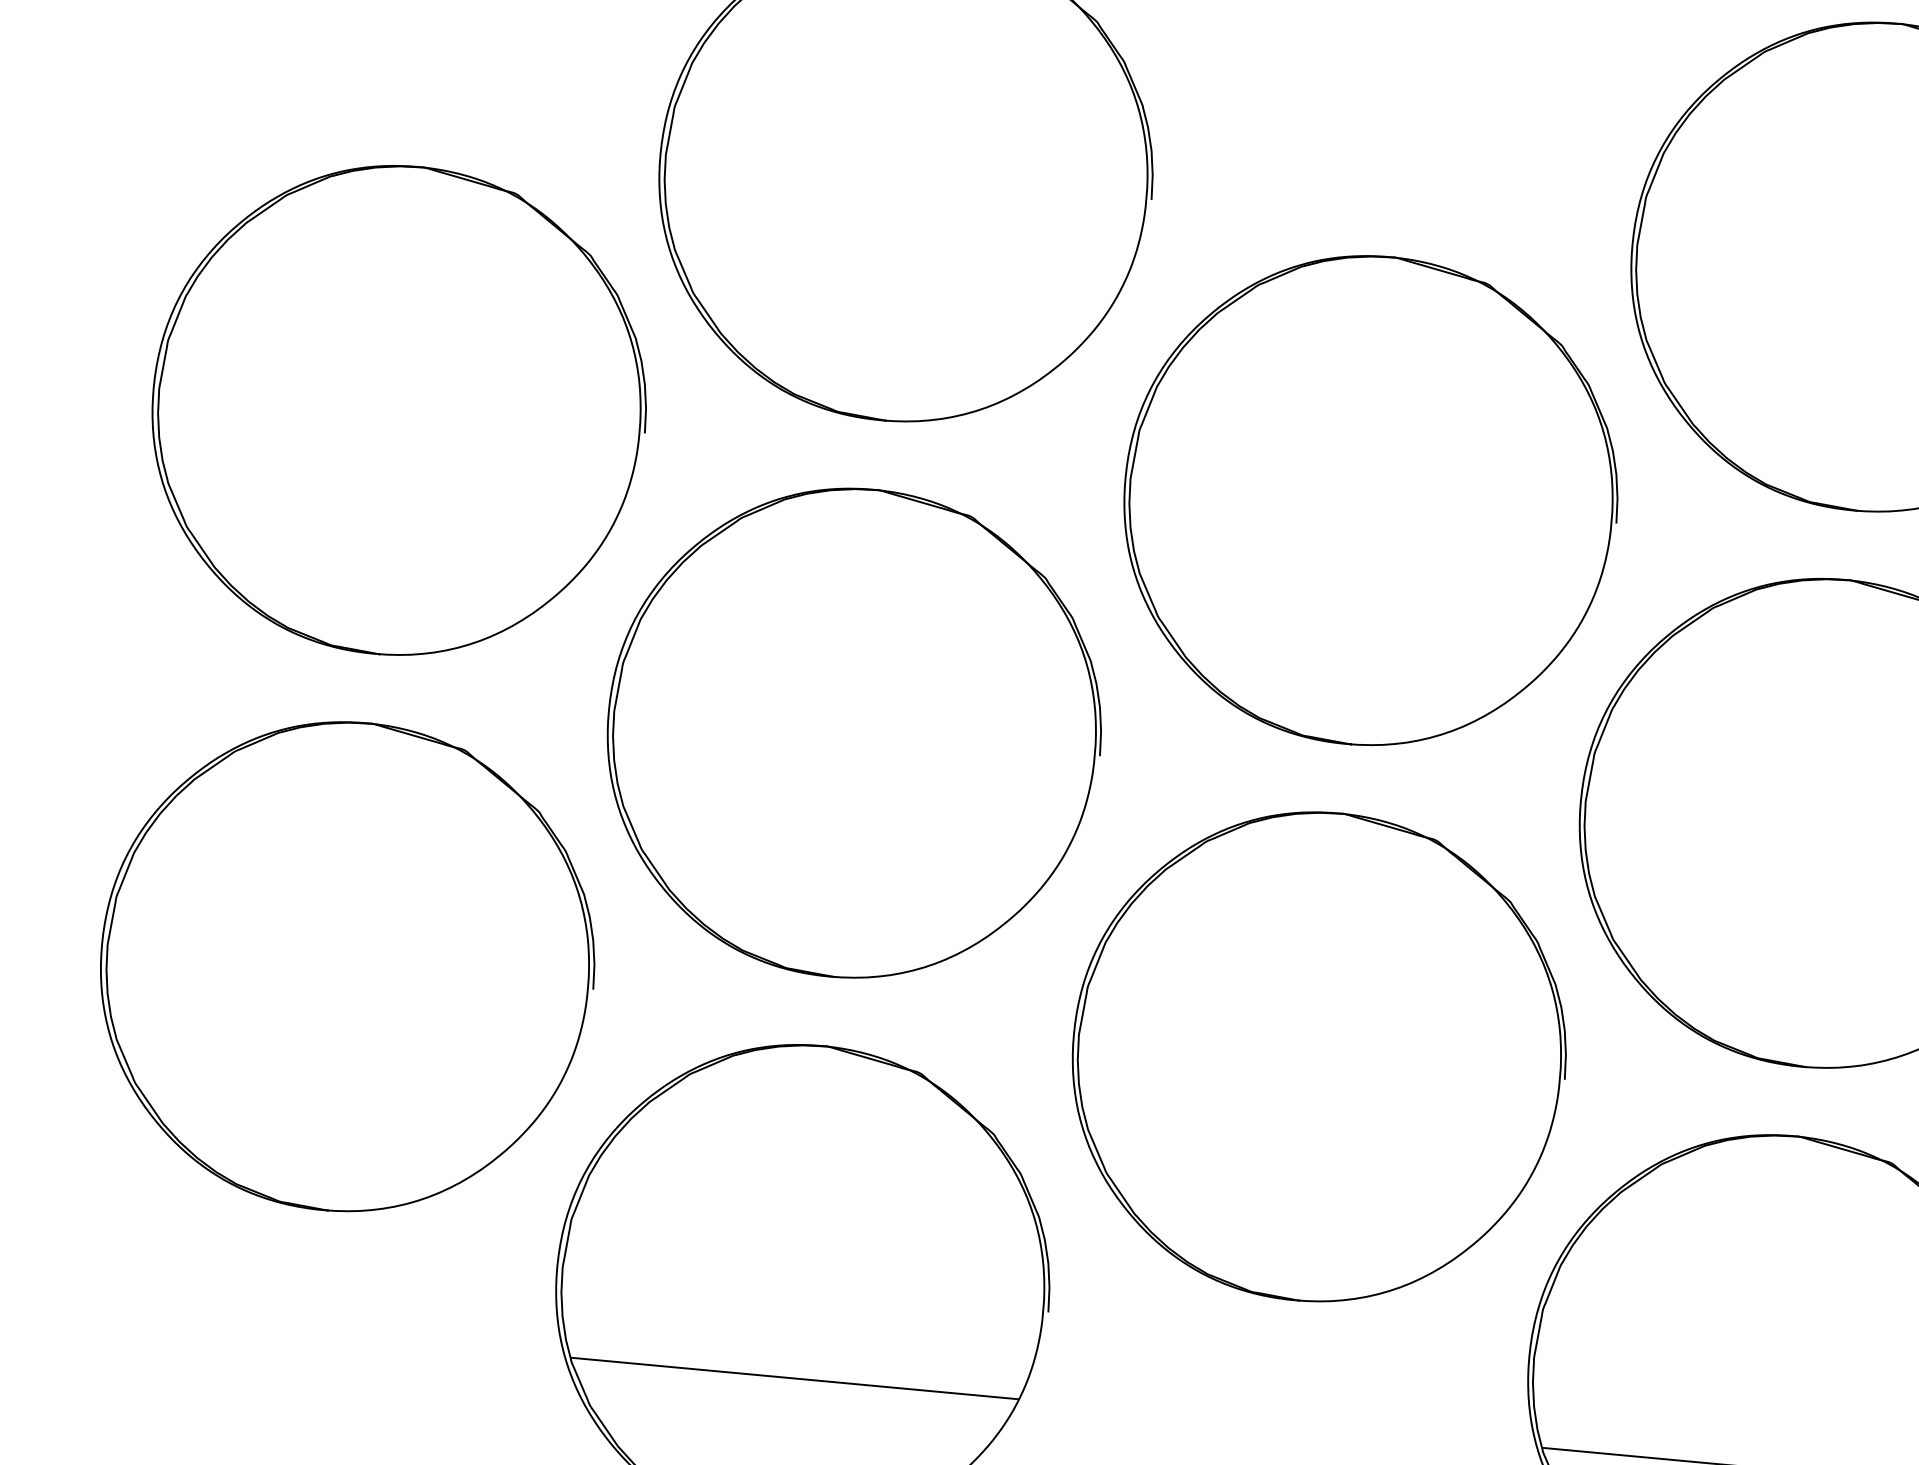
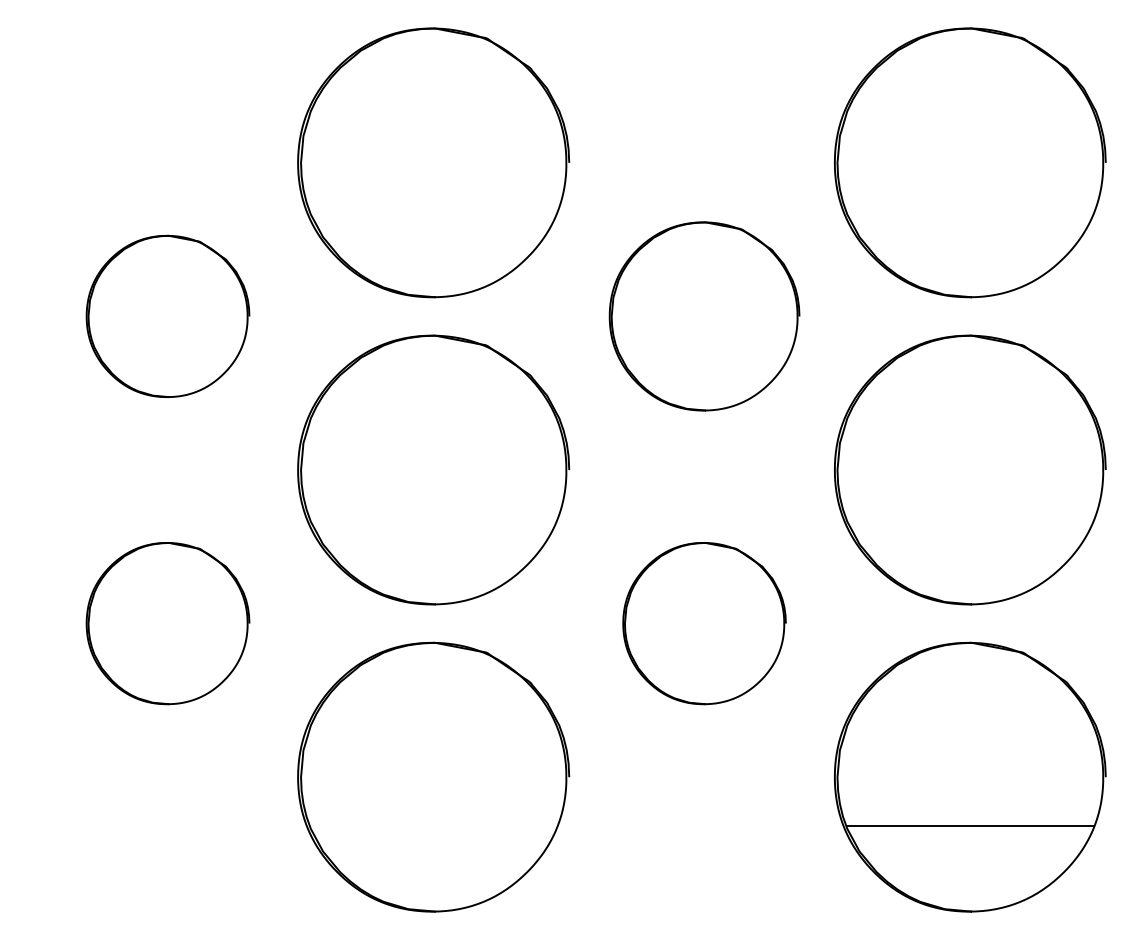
part: (398, 410) -> (167, 316), size x0.6
part: (1370, 500) -> (704, 316), size x0.7
part: (346, 966) -> (167, 623), size x0.6
part: (1319, 1056) -> (704, 623), size x0.6
line: (794, 1378) -> (433, 826), removed

